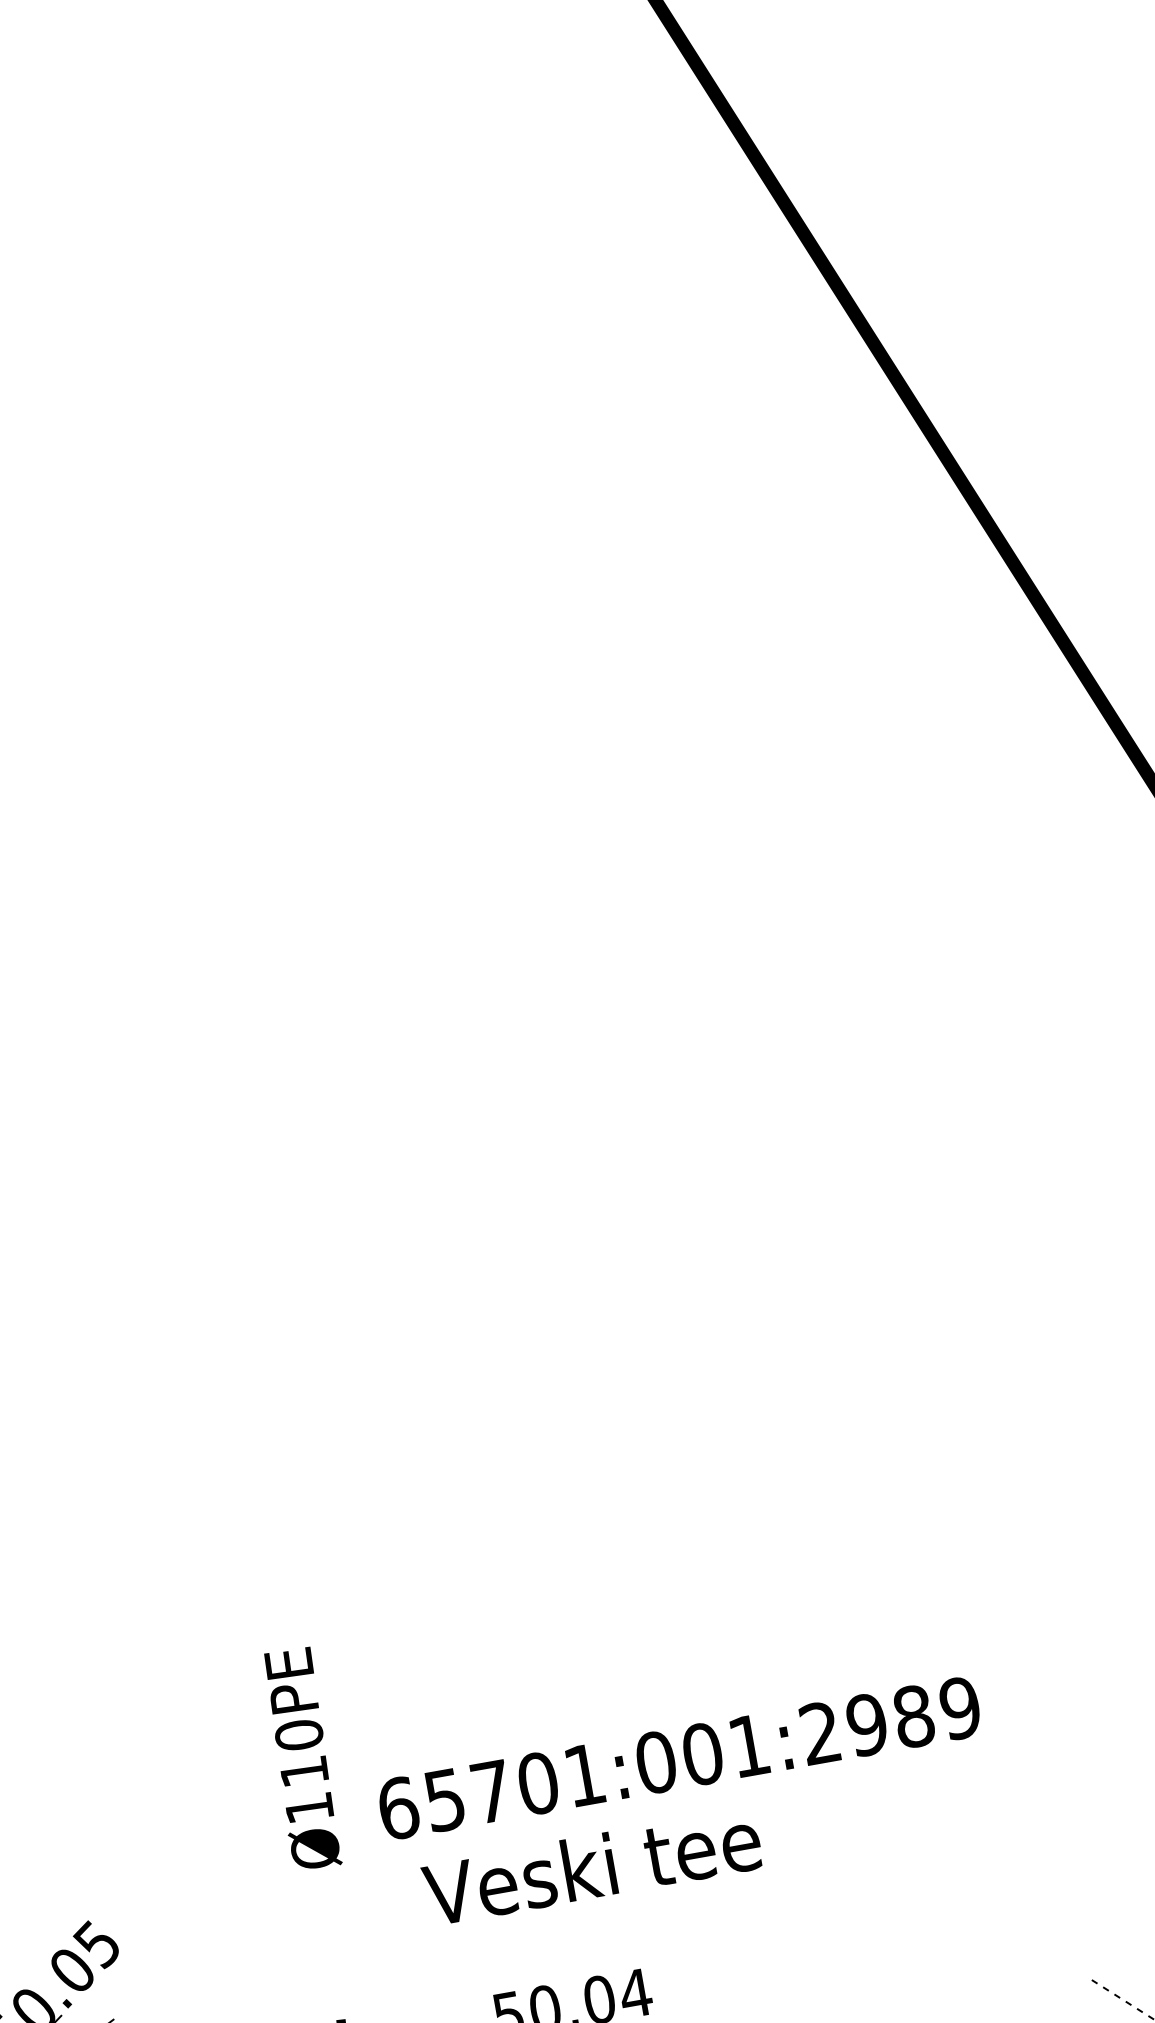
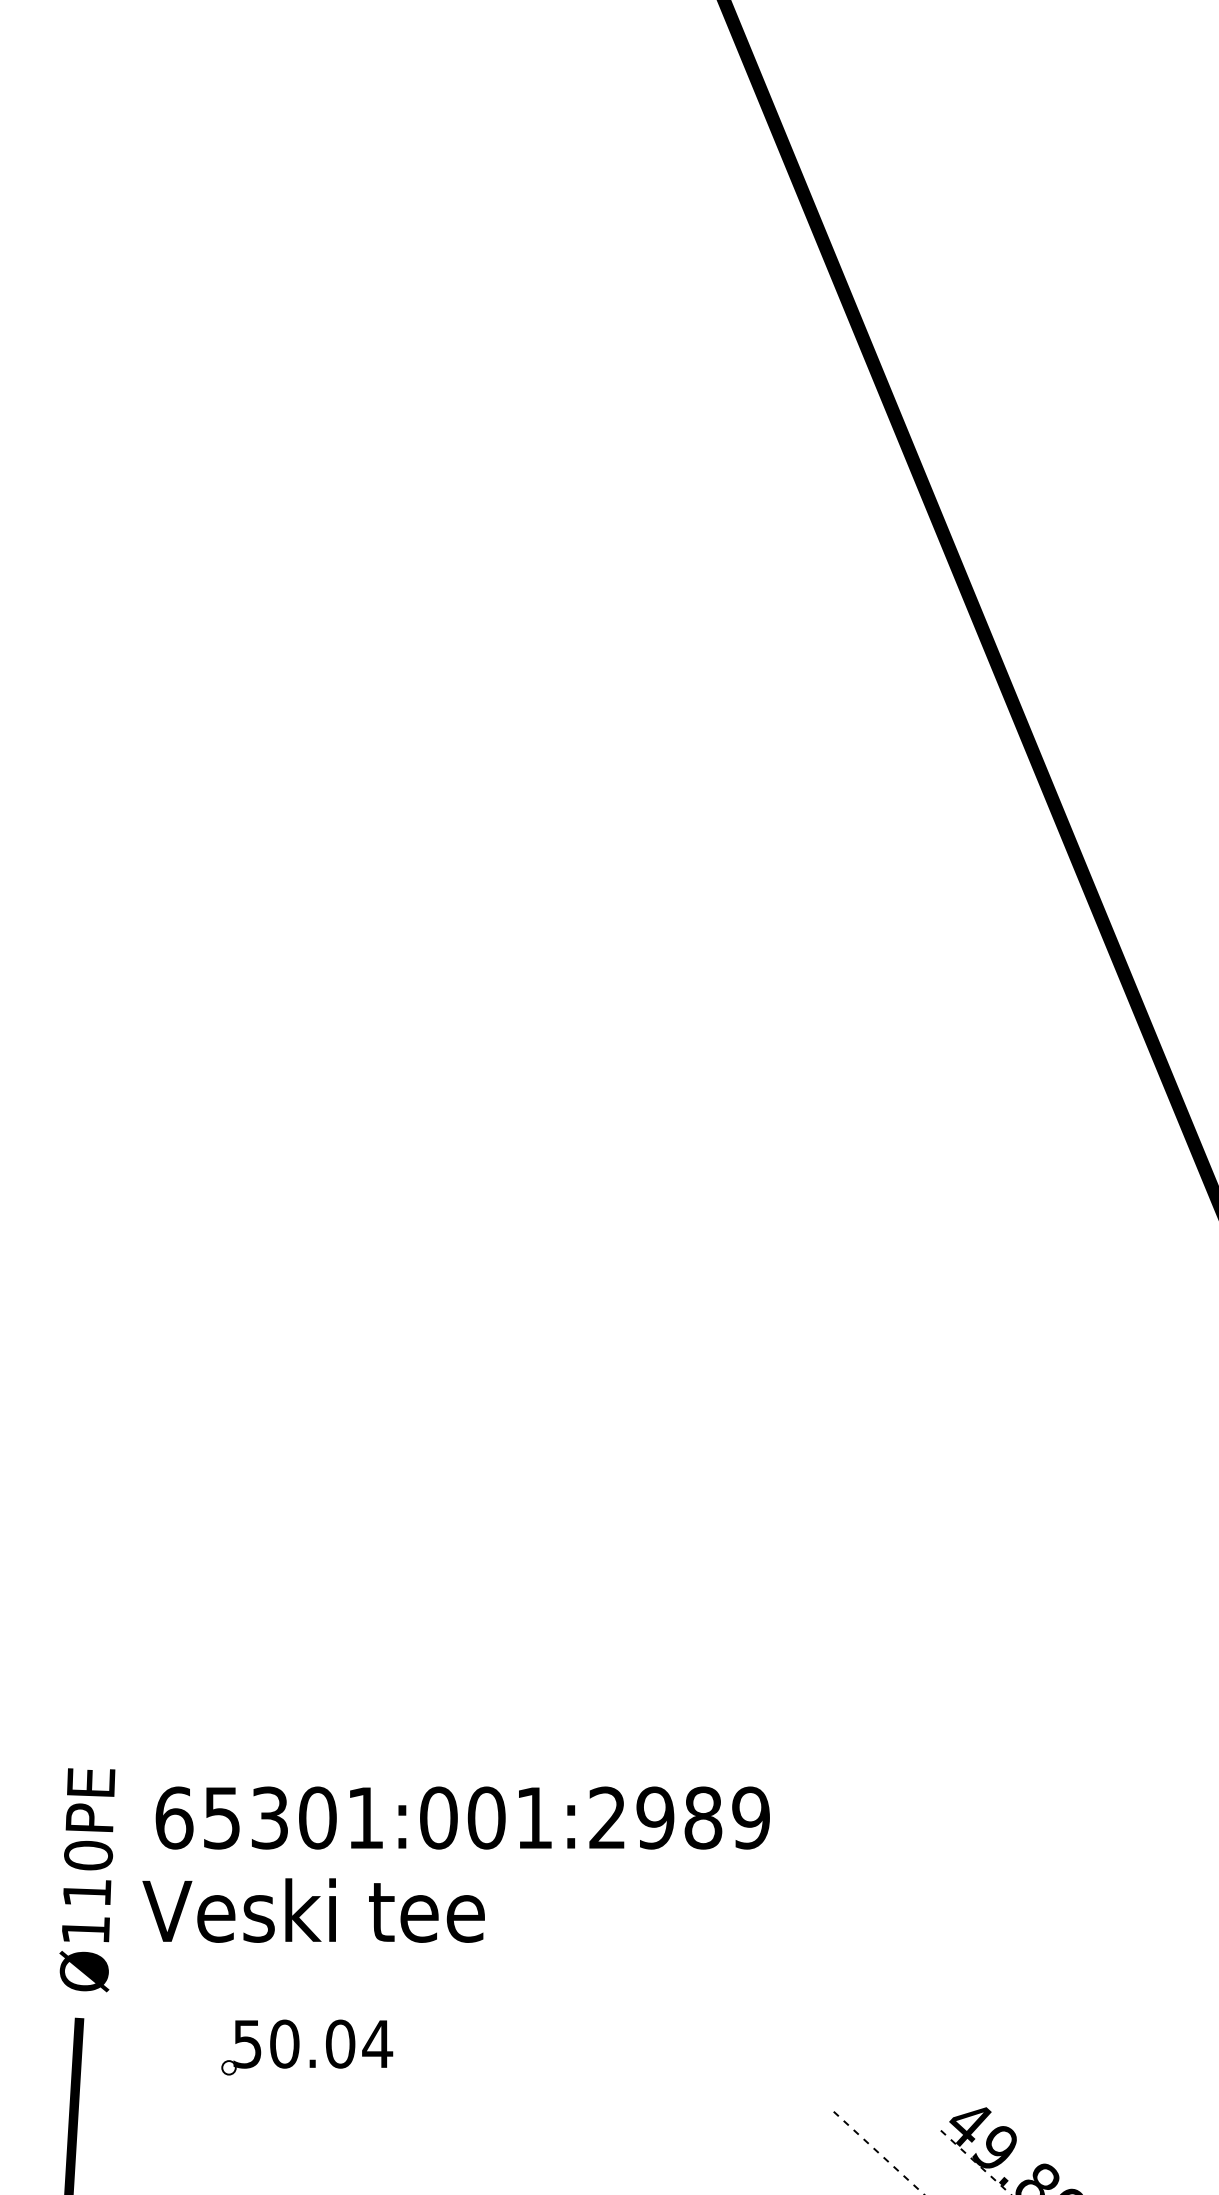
text: (302, 1759) -> (87, 1880), moved
text: (491, 1791) -> (269, 1817), 65701:001:2989 -> 65301:001:2989
text: (591, 1866) -> (313, 1910), moved

